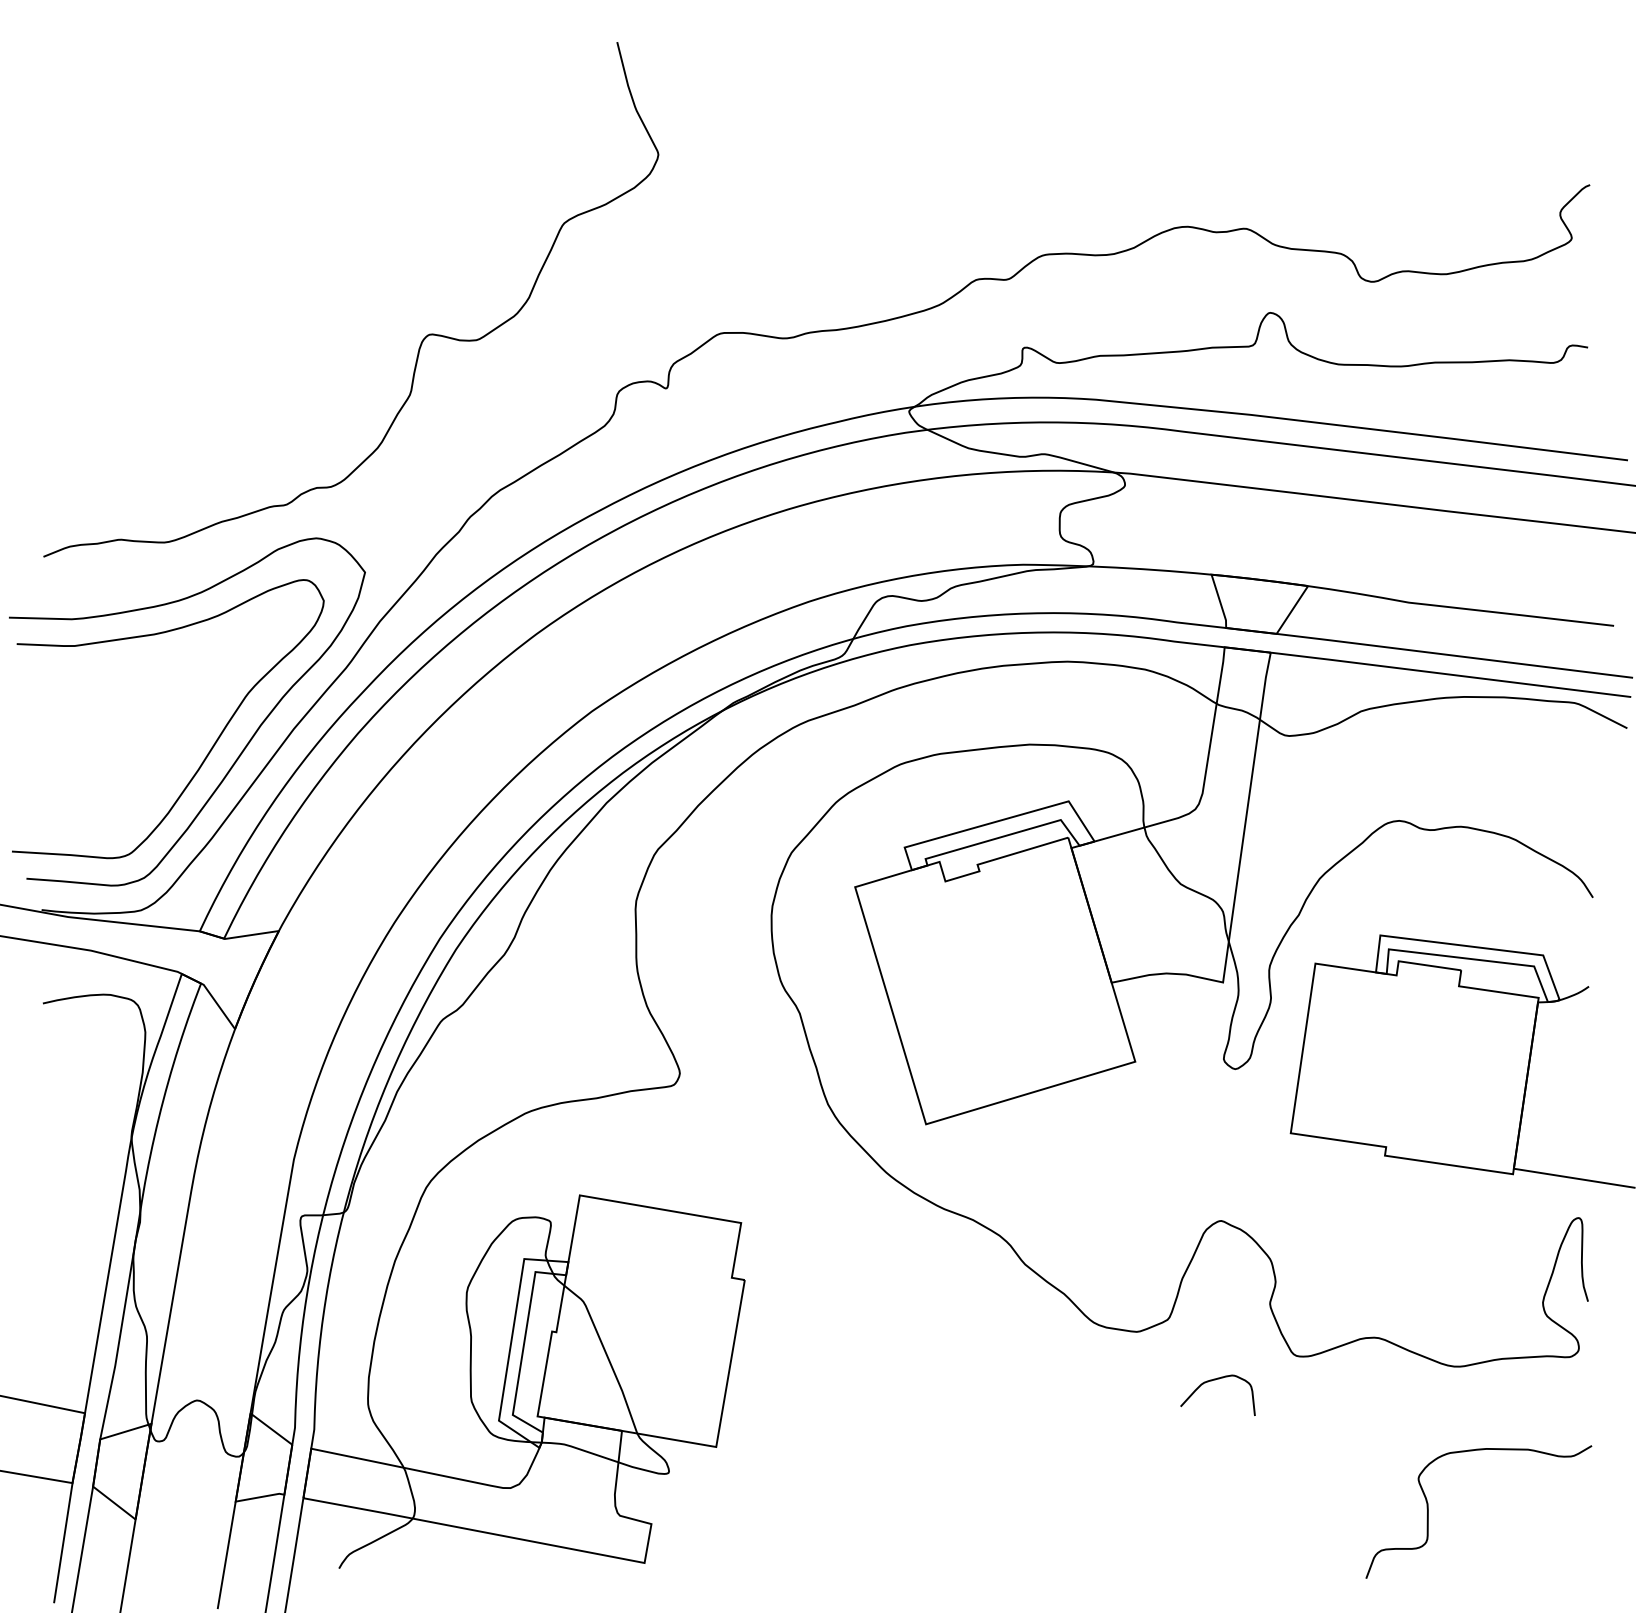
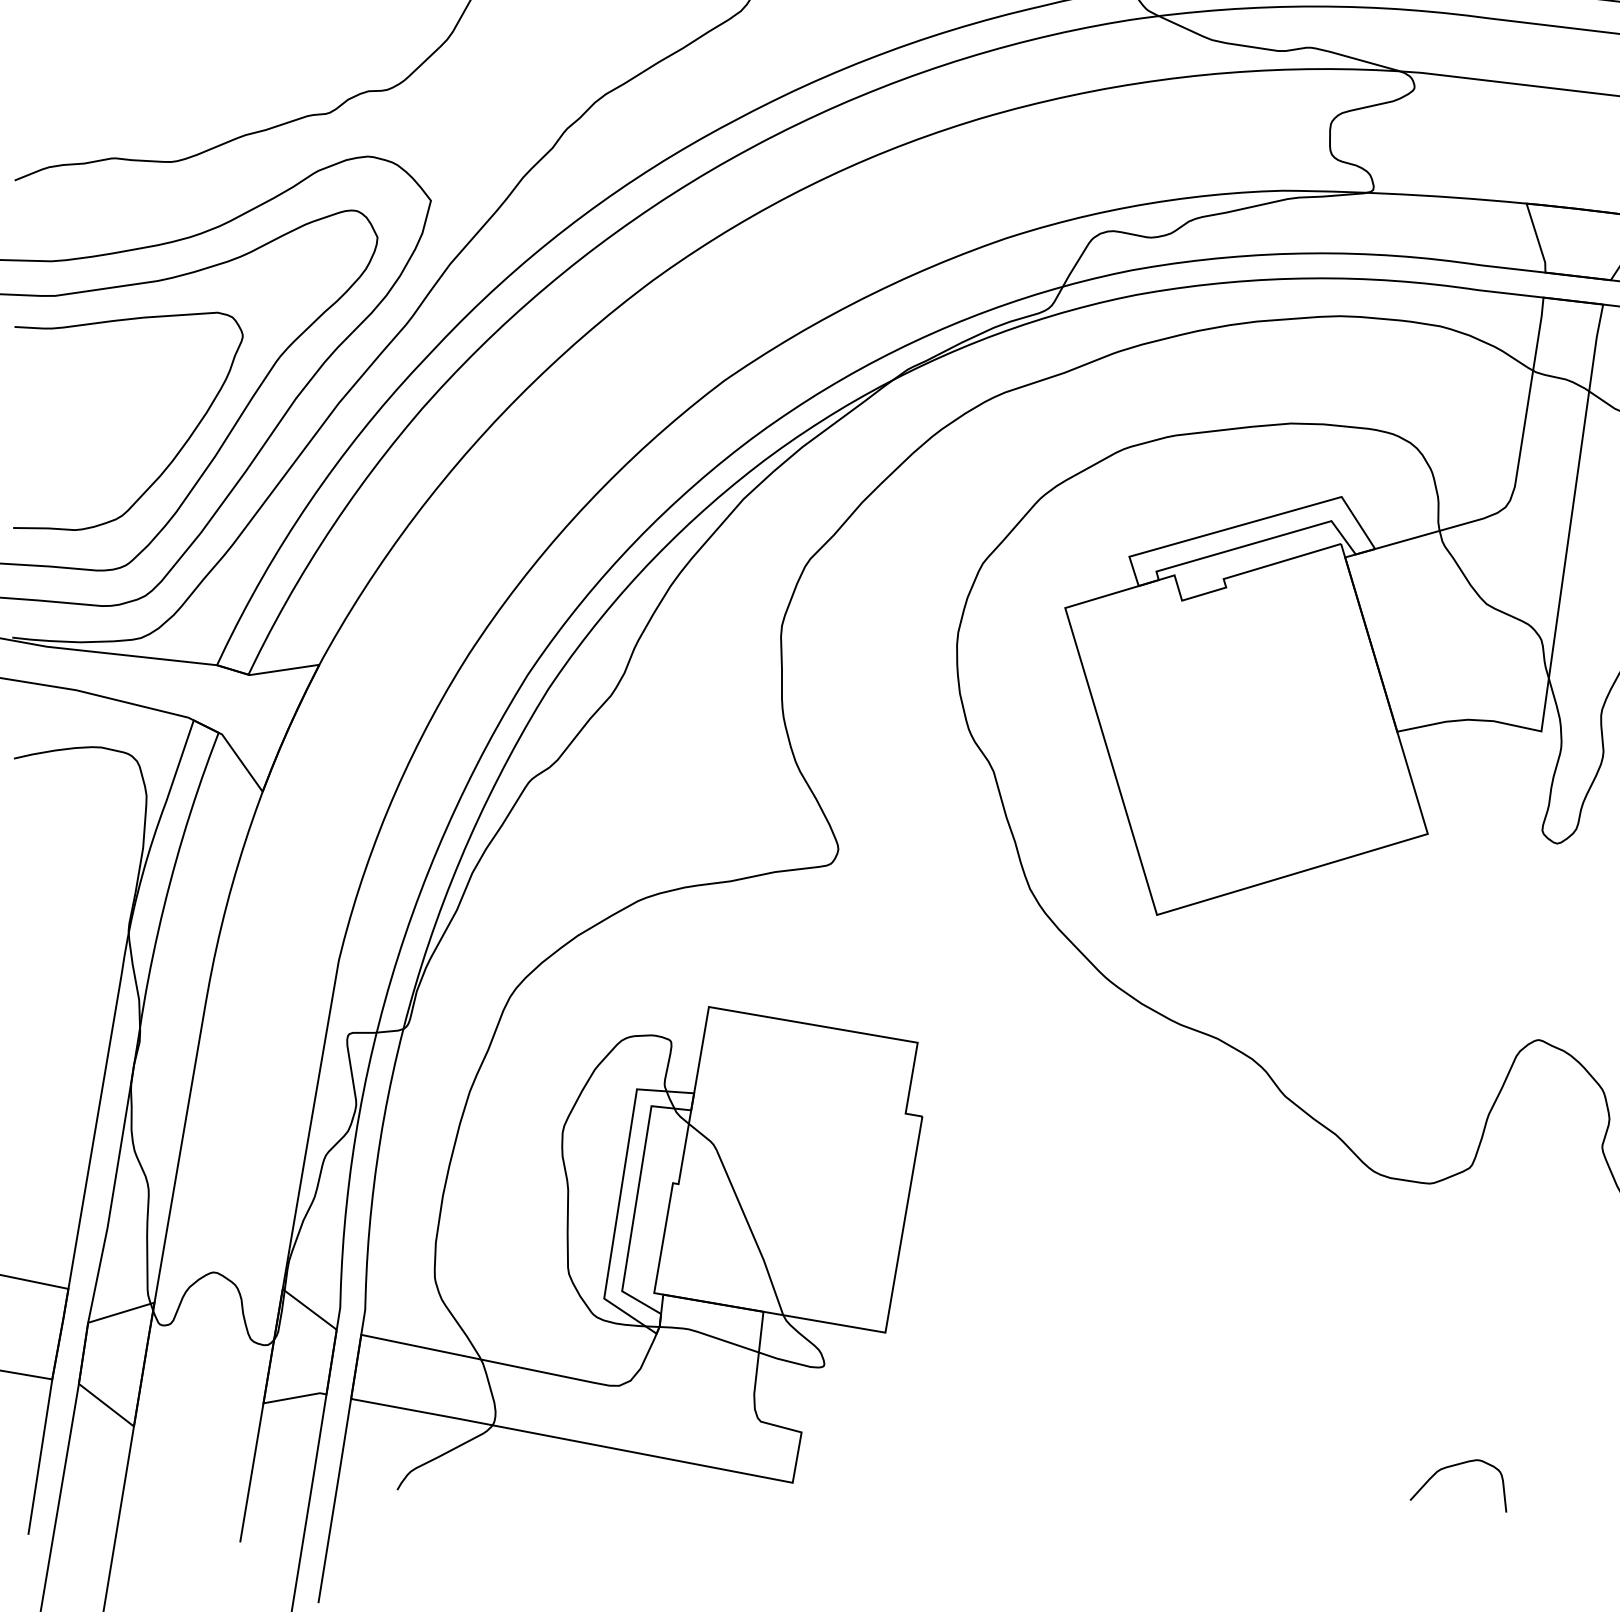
curve: (168, 767) -> (176, 453), added
curve: (1215, 1380) -> (1455, 1466), moved

